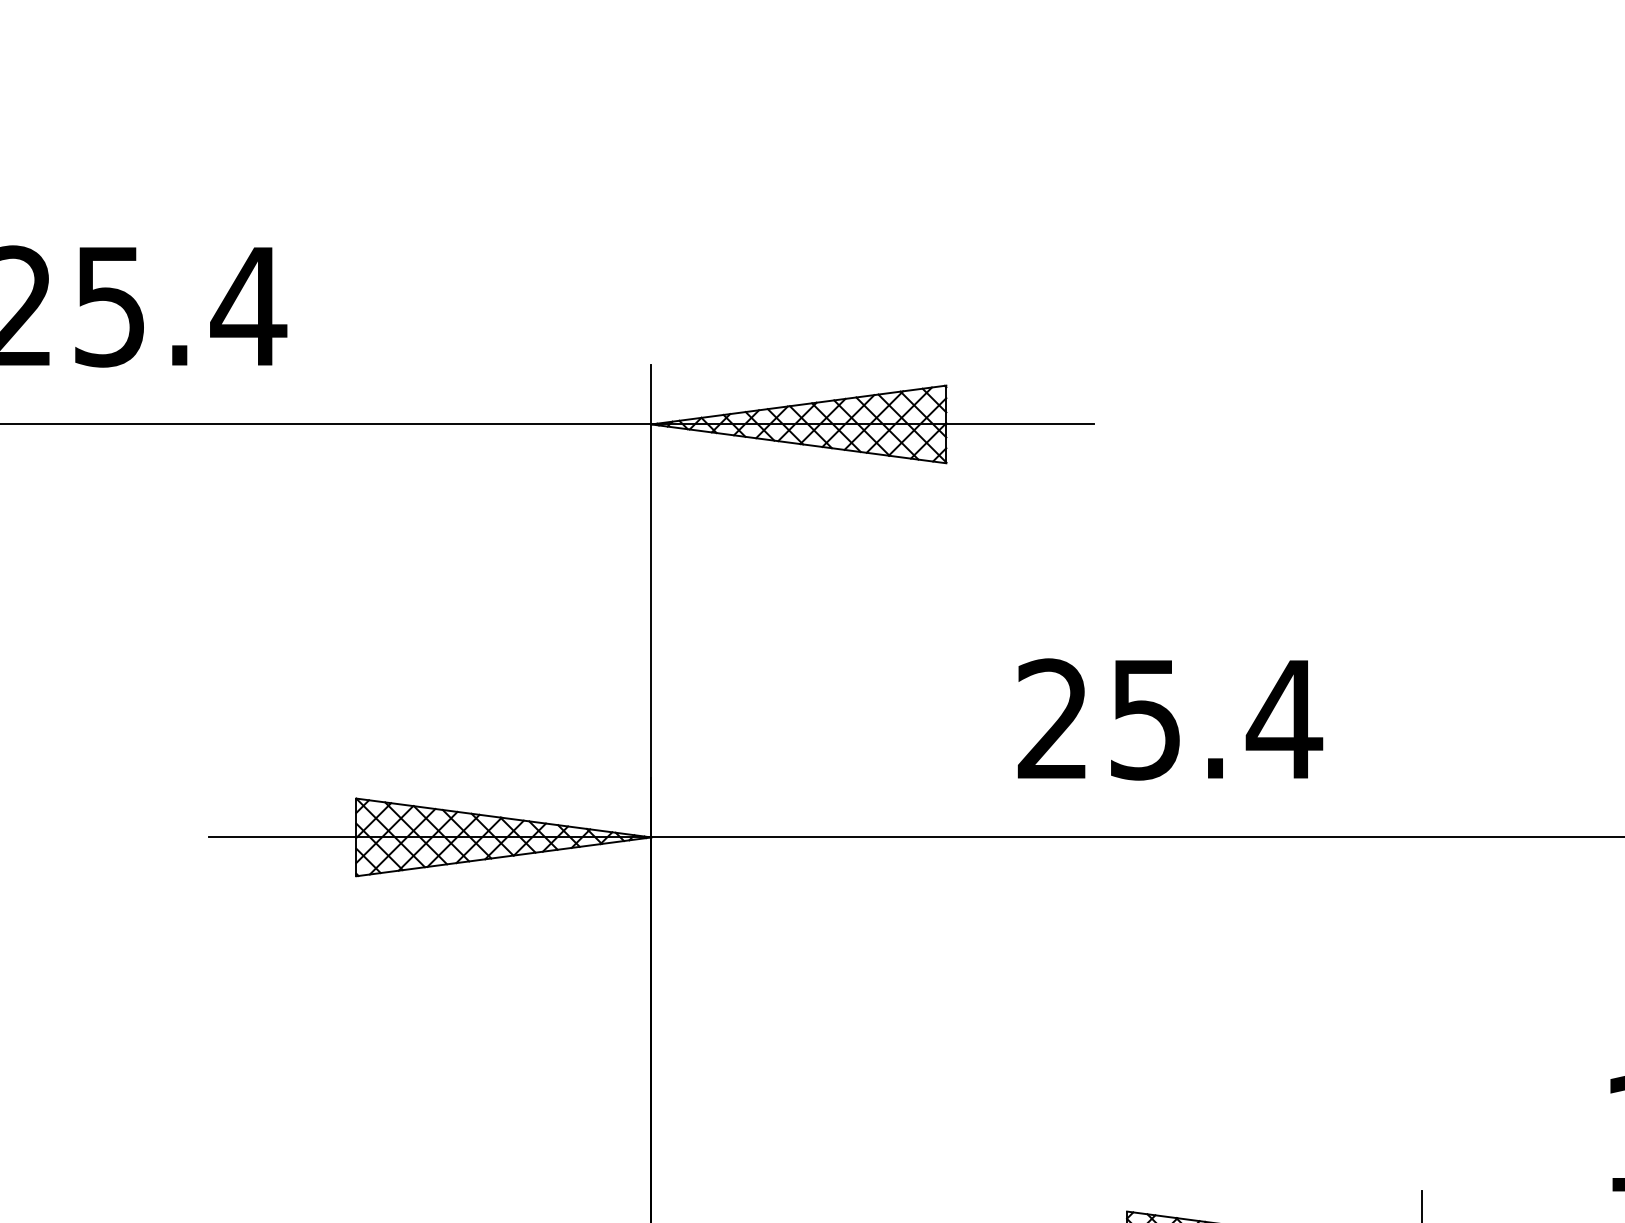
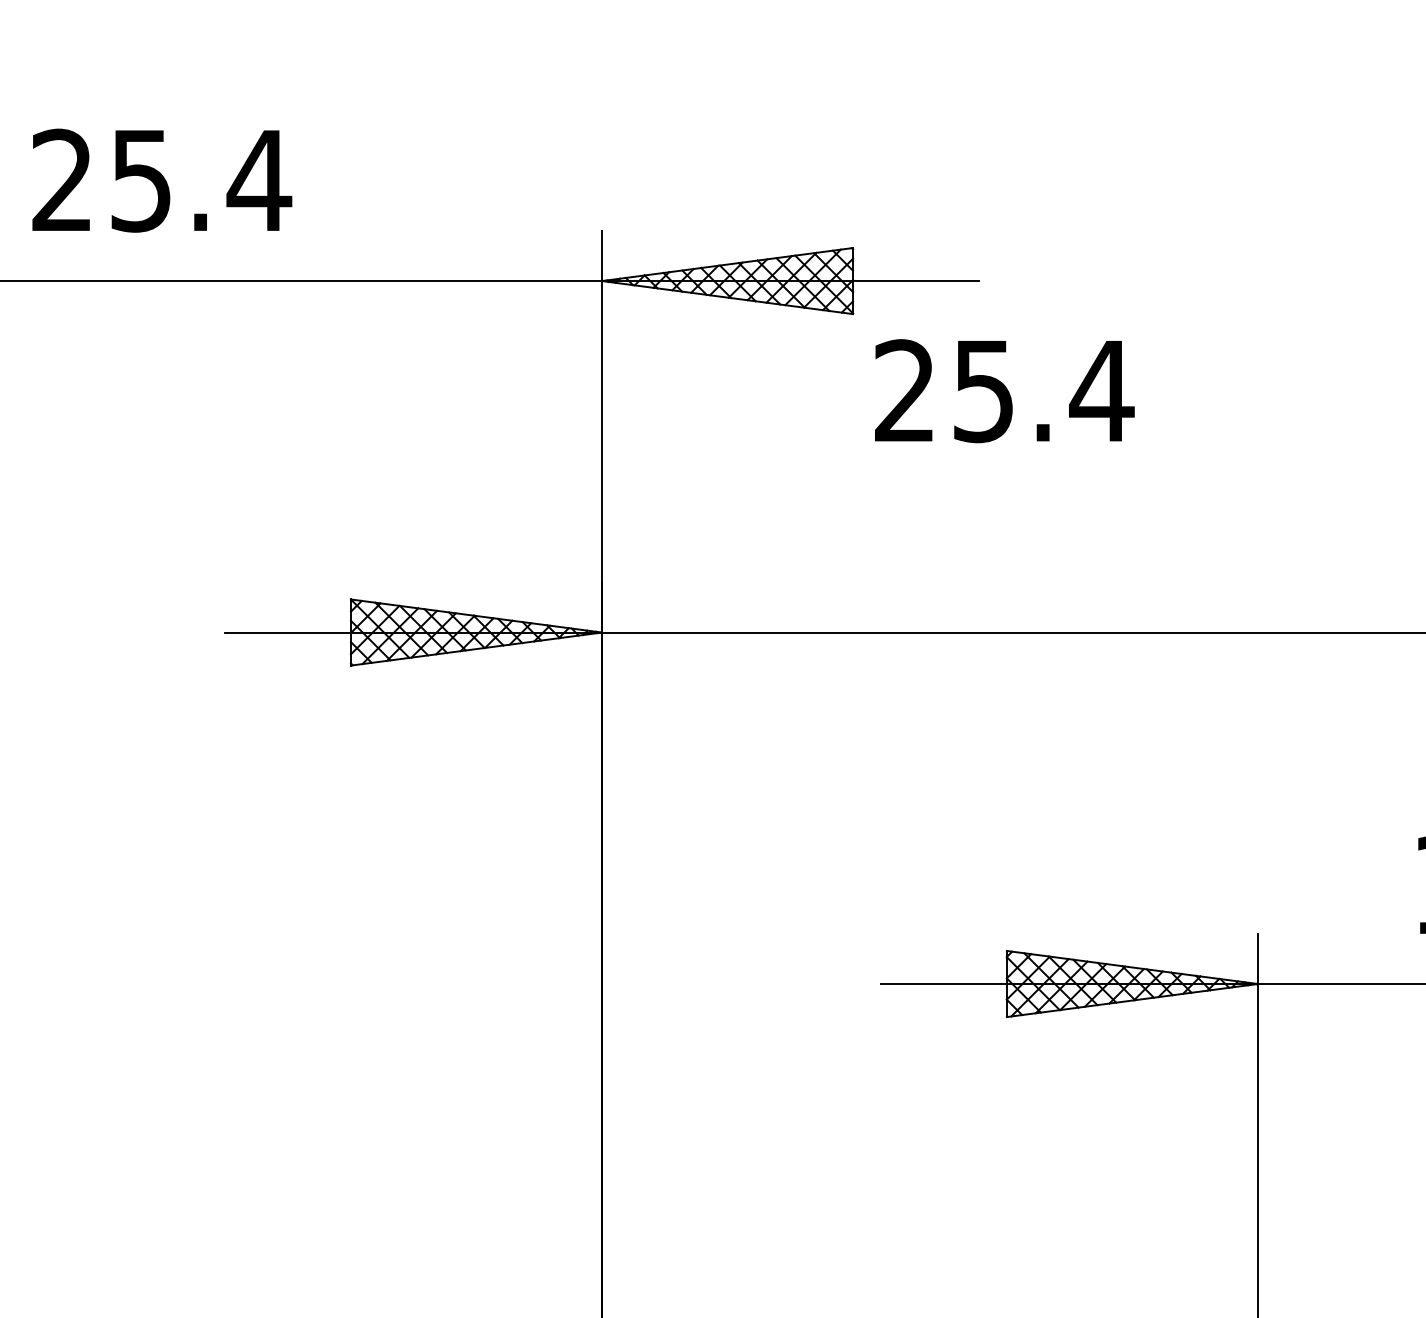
text: (1170, 719) -> (1004, 391), moved

